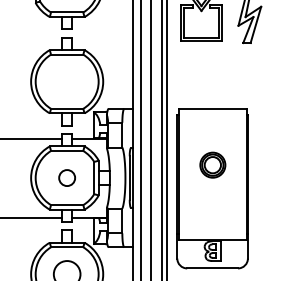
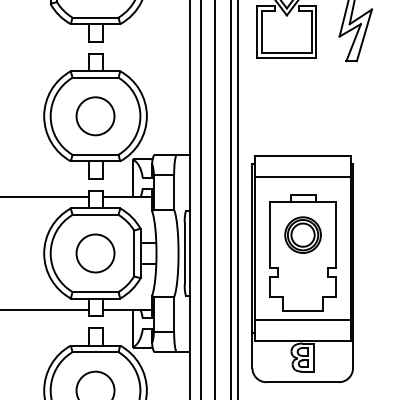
circle: (67, 81) -> (95, 116), added
line: (212, 124) -> (302, 177), added
part: (212, 177) -> (302, 252), added
circle: (67, 178) -> (95, 253), size x1.67
line: (212, 225) -> (302, 320), added

